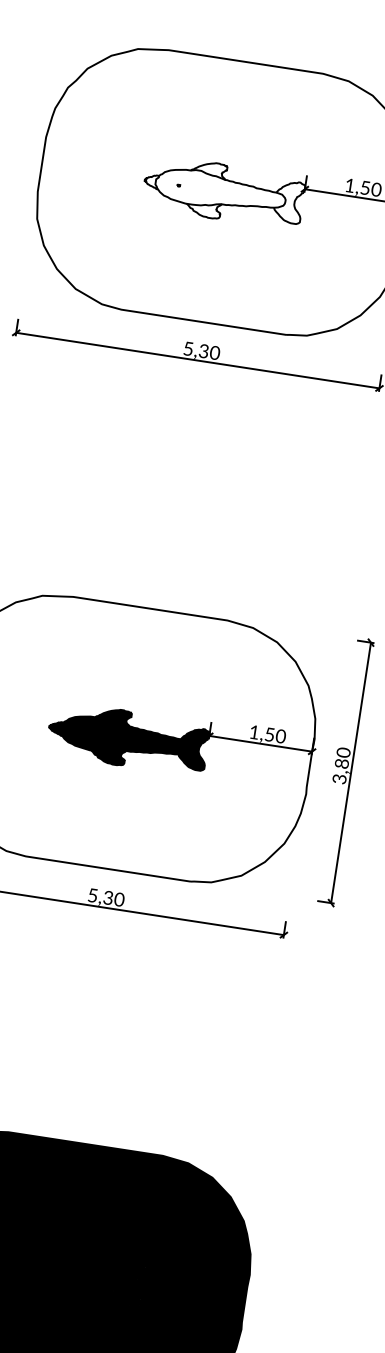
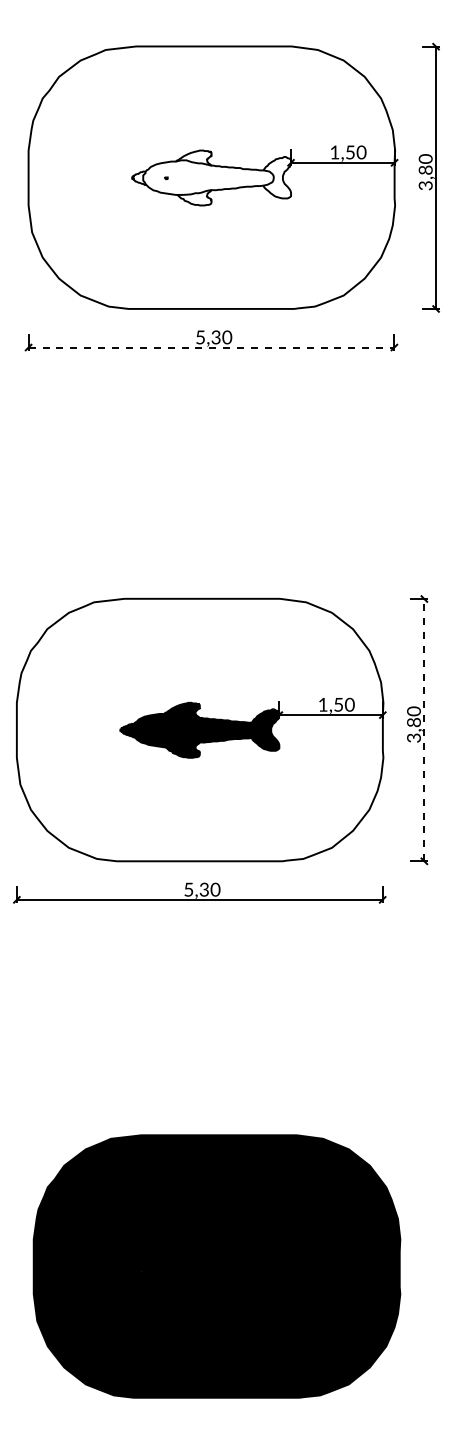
line: (197, 360) -> (211, 347), solid -> dashed
line: (351, 772) -> (424, 729), solid -> dashed

